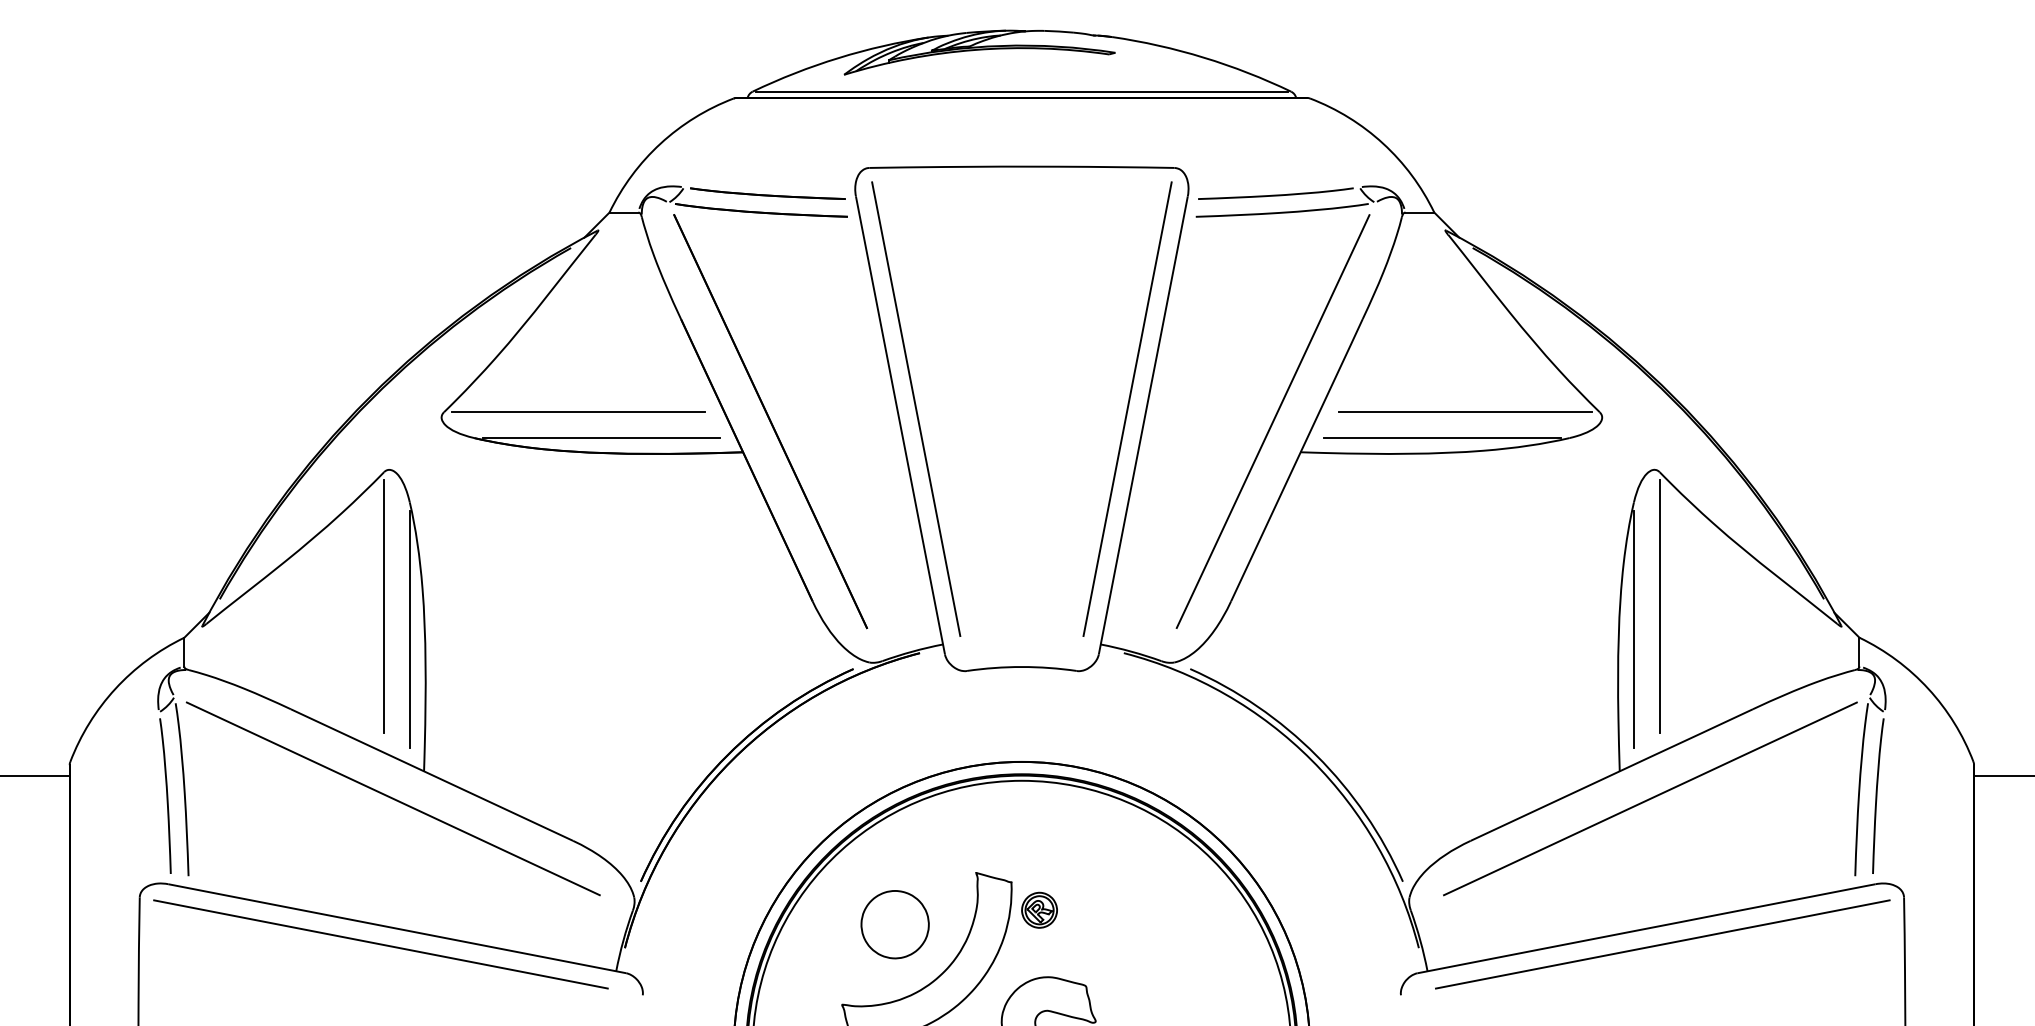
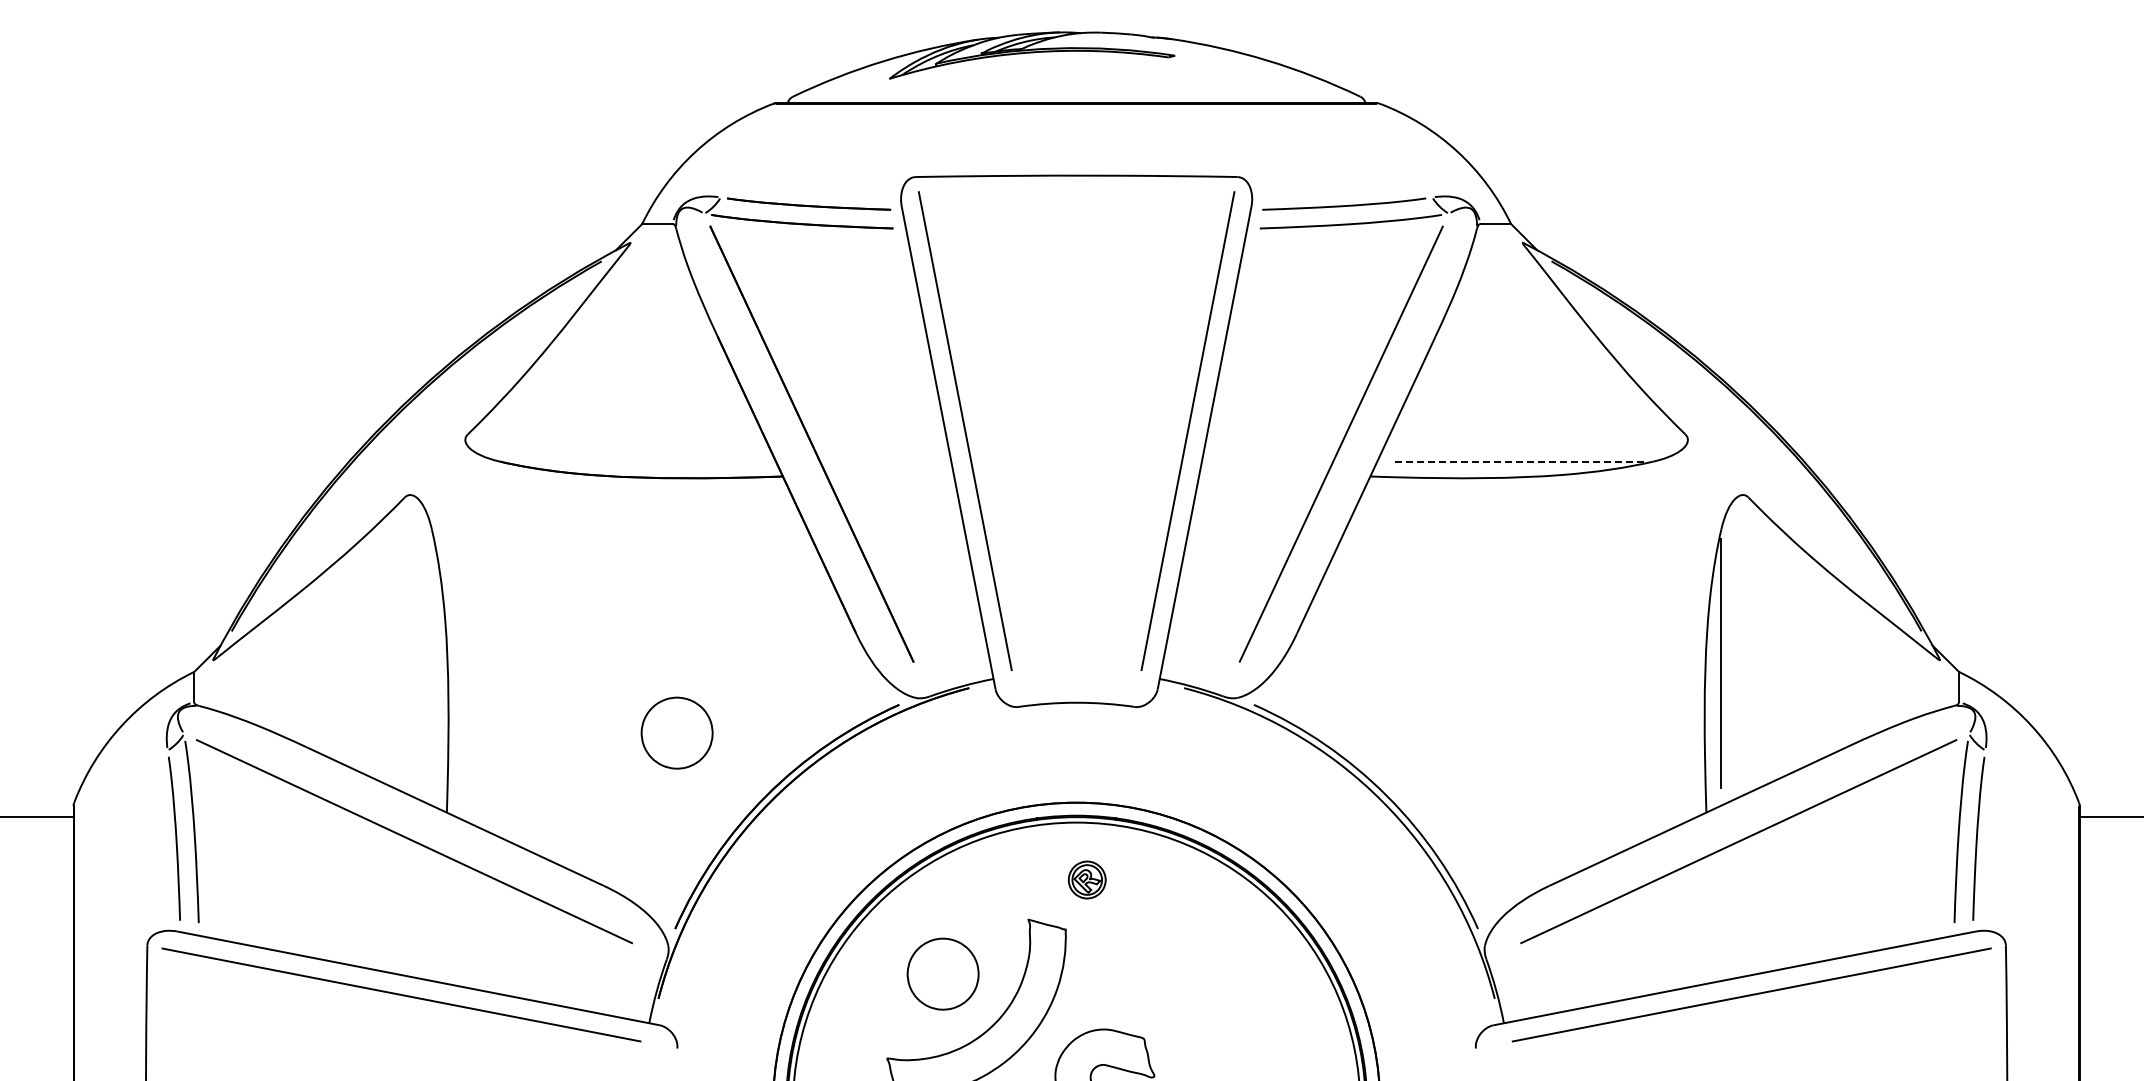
line: (1021, 91) -> (1076, 96), removed
line: (578, 412) -> (609, 434), removed
line: (1465, 412) -> (1543, 434), removed
line: (601, 438) -> (633, 461), removed
line: (1442, 438) -> (1519, 461), solid -> dashed
line: (383, 606) -> (404, 638), removed
line: (1659, 606) -> (1748, 638), removed
line: (409, 629) -> (431, 663), removed
part: (642, 695) -> (676, 732), added
part: (1038, 909) -> (1086, 879), moved

